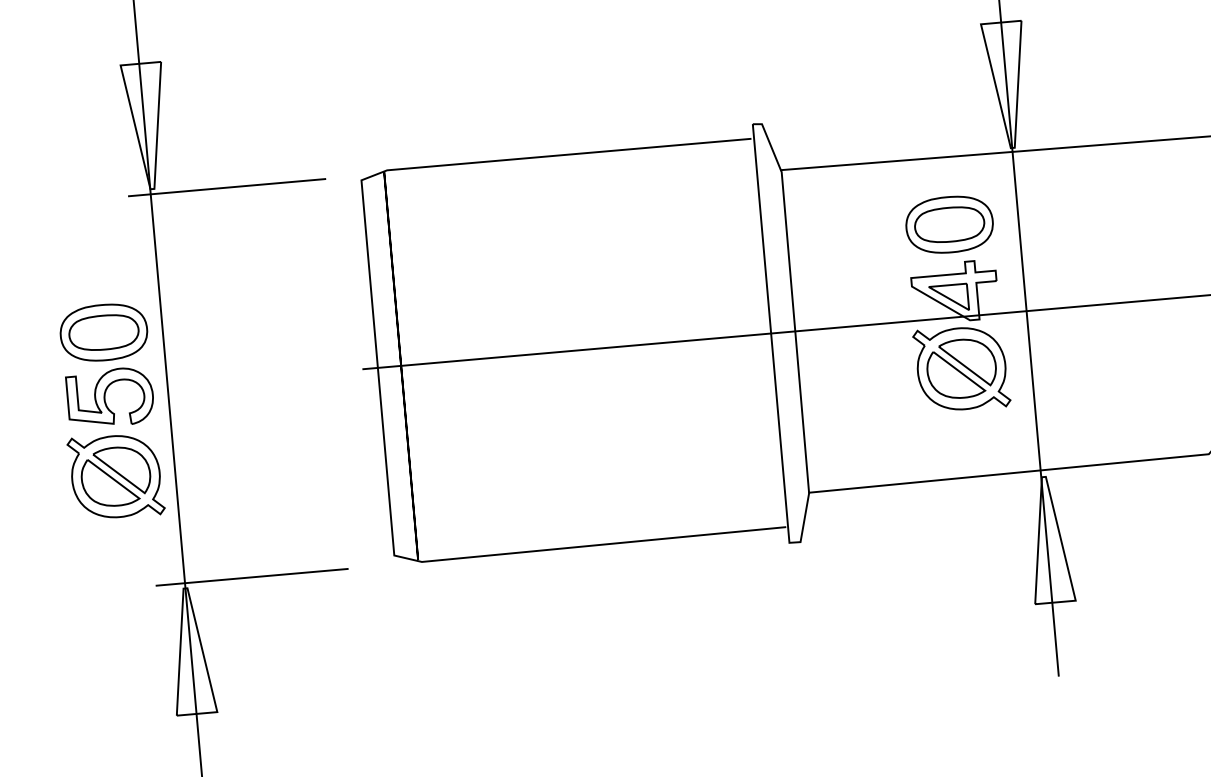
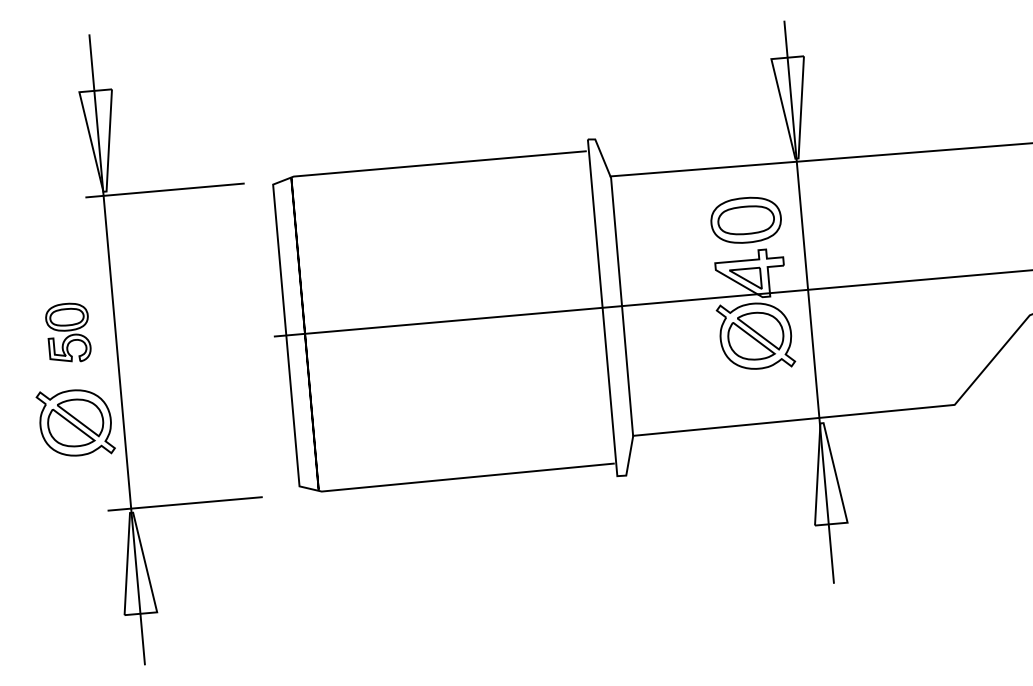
part: (107, 364) -> (68, 332), size x0.6

